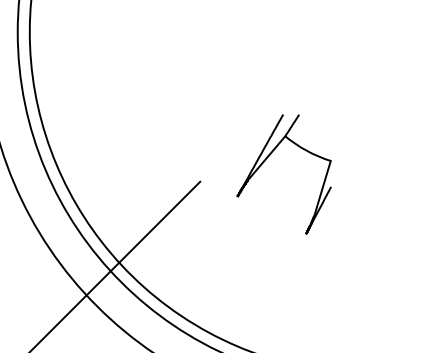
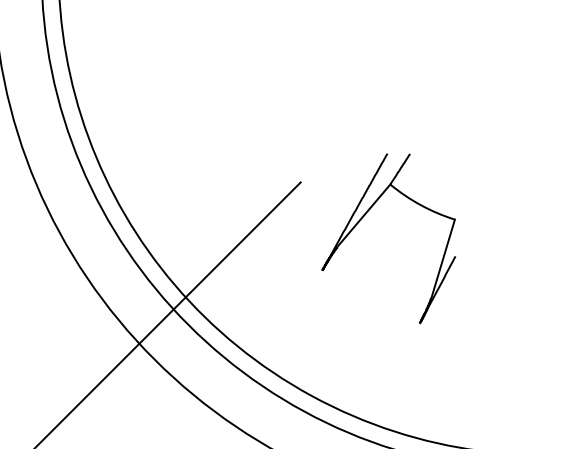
part: (265, 161) -> (362, 220), moved

